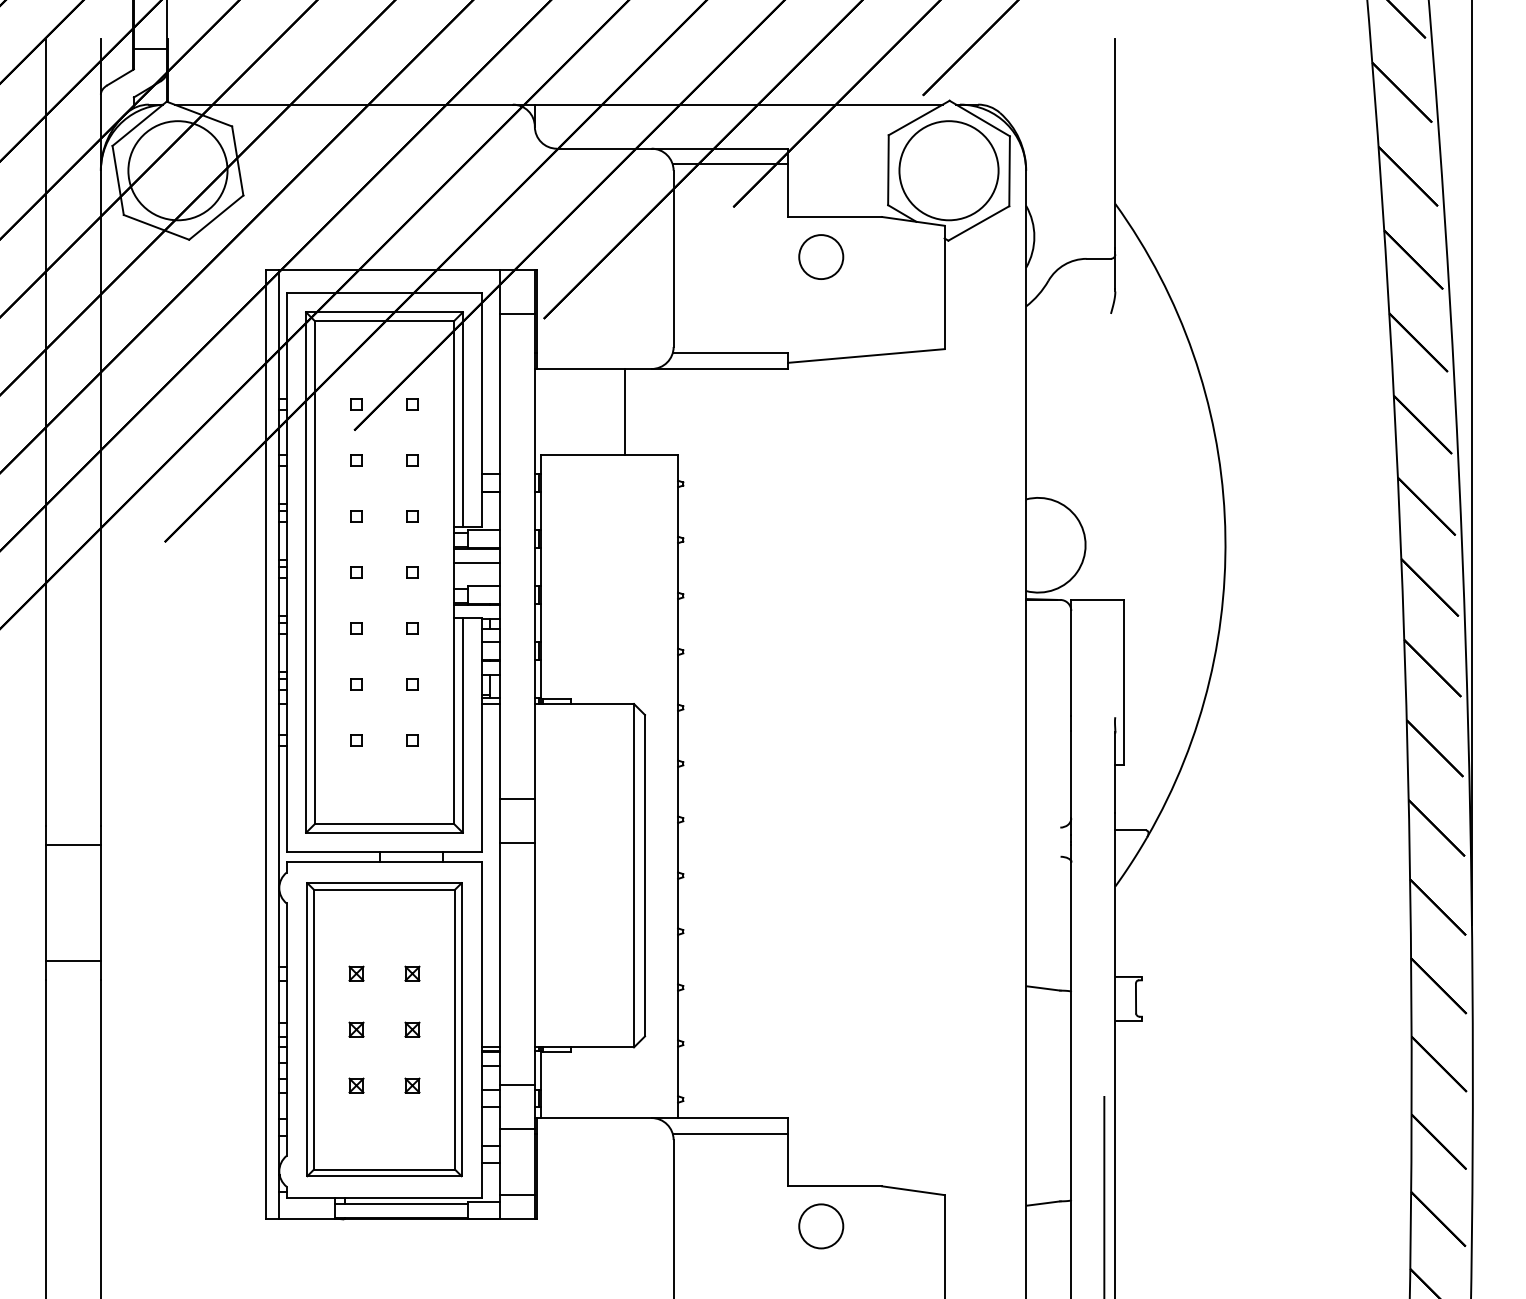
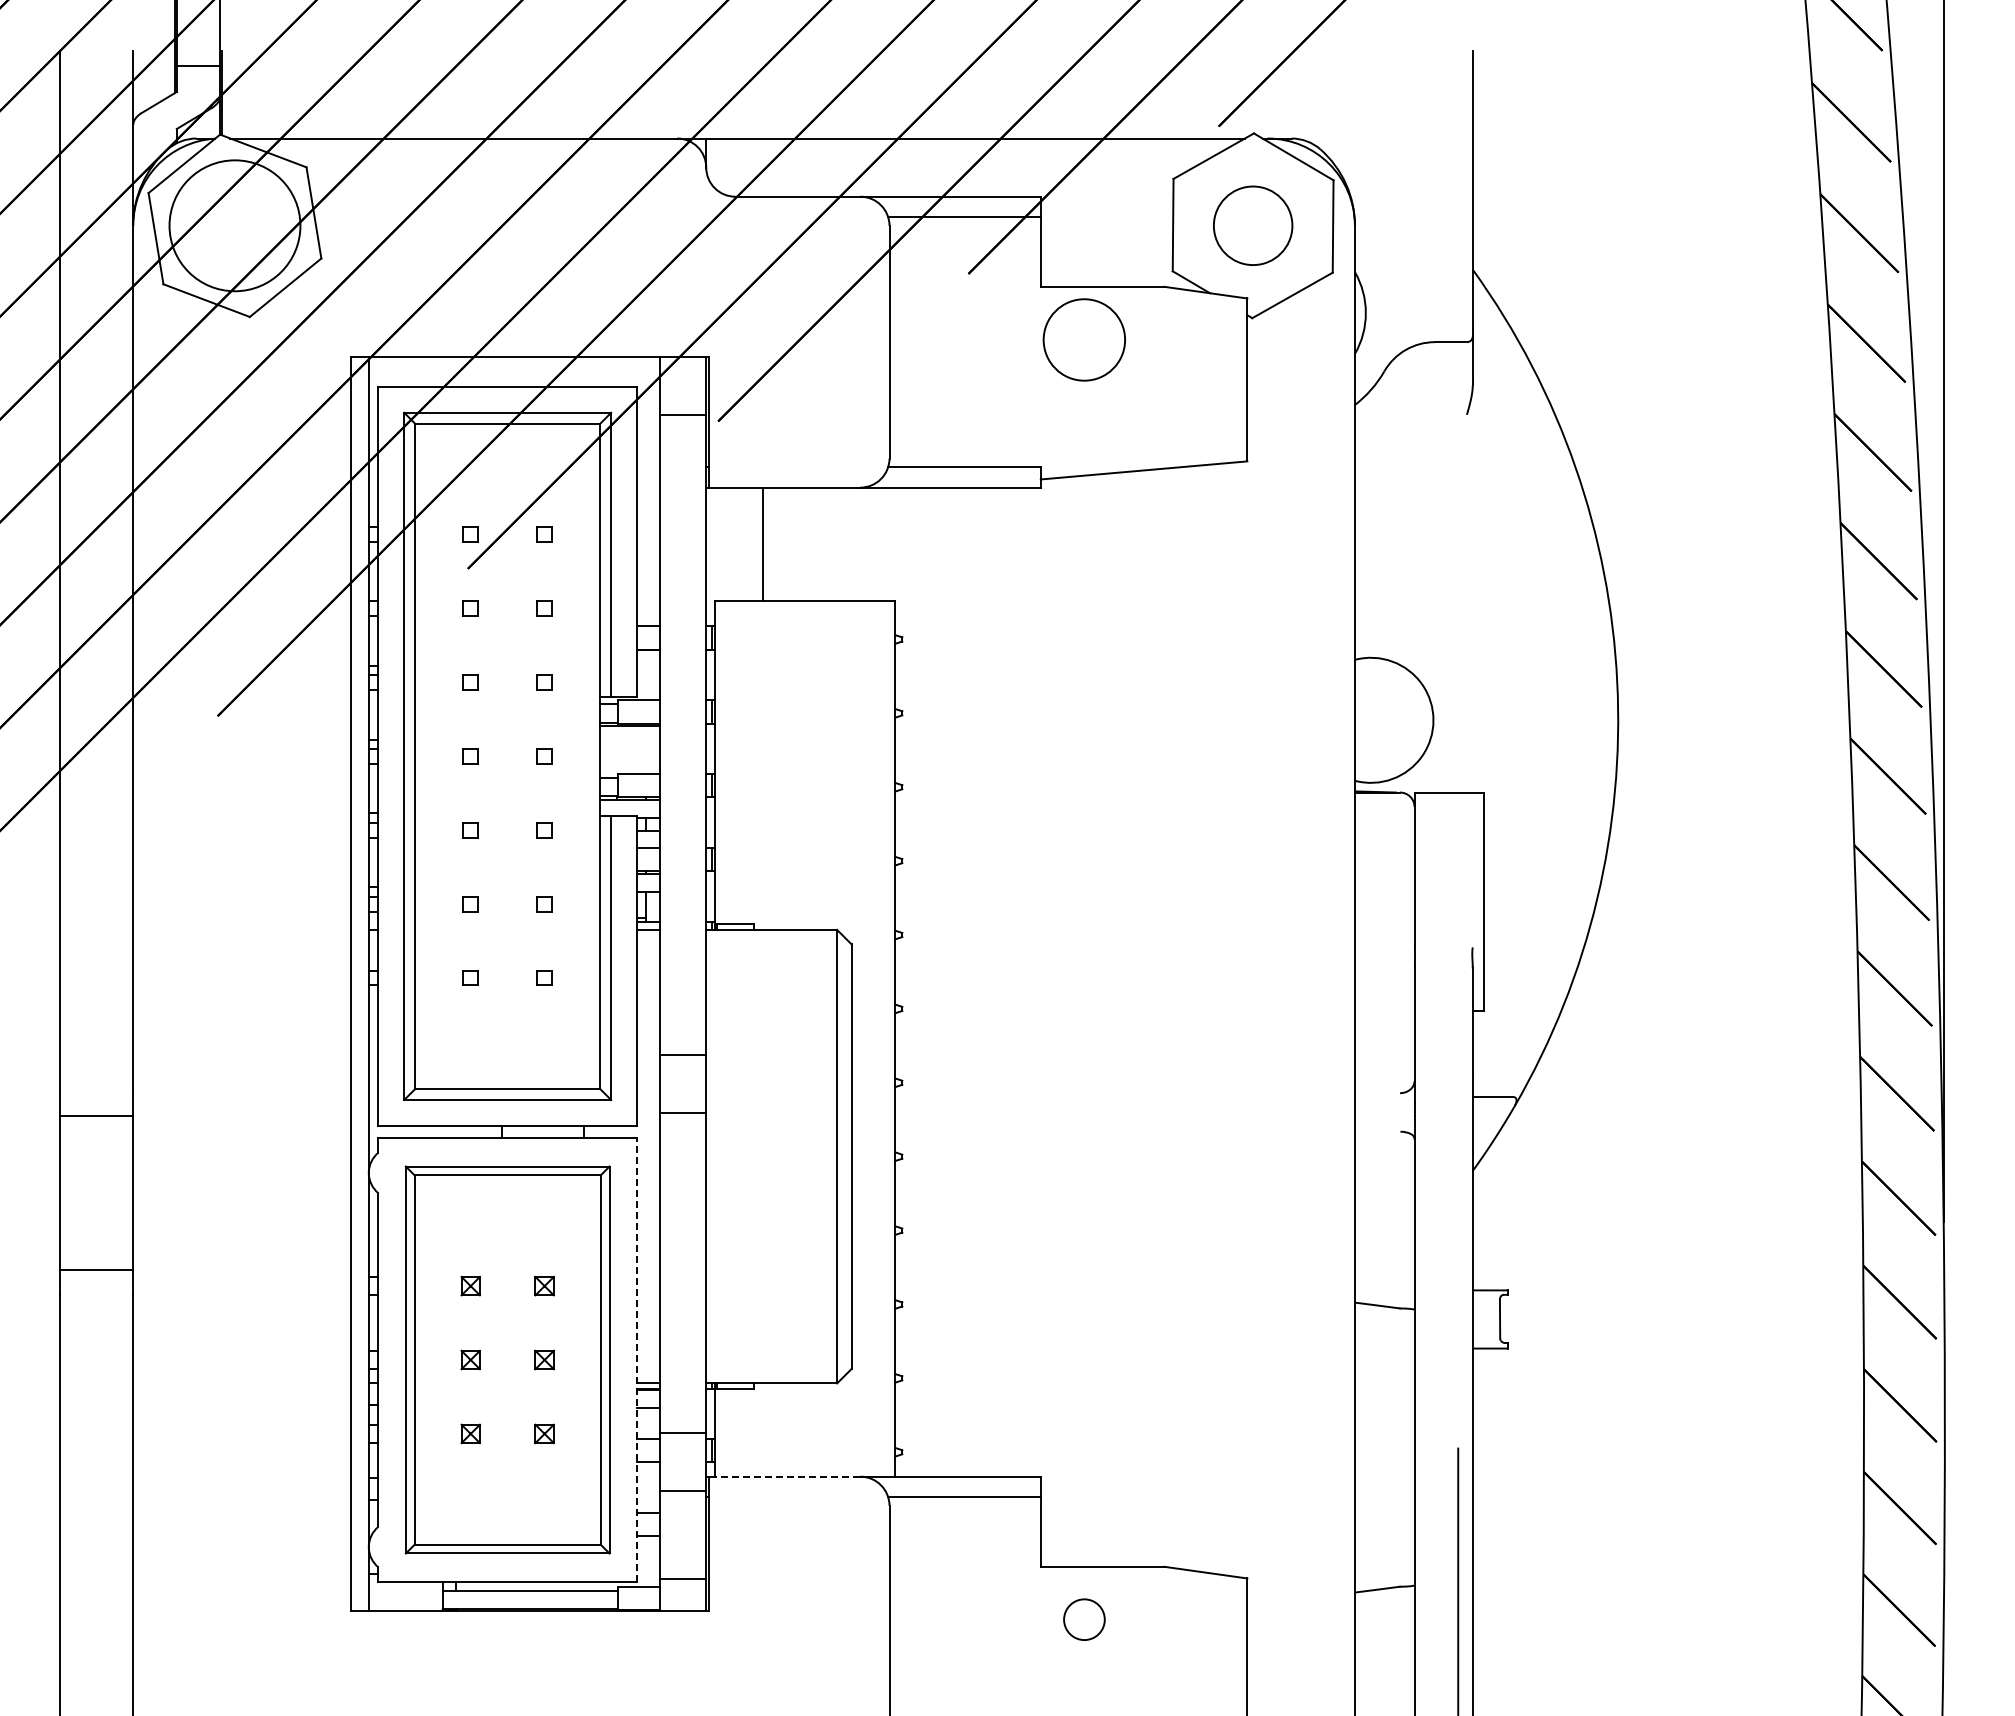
circle: (948, 170) -> (1252, 225), size x0.6
circle: (821, 256) -> (1084, 339), size x1.4
line: (625, 412) -> (762, 544), moved
line: (476, 563) -> (629, 744), removed
line: (482, 1030) -> (637, 1360), solid -> dashed
line: (594, 1117) -> (784, 1476), solid -> dashed
circle: (821, 1226) -> (1084, 1619), size x0.7

